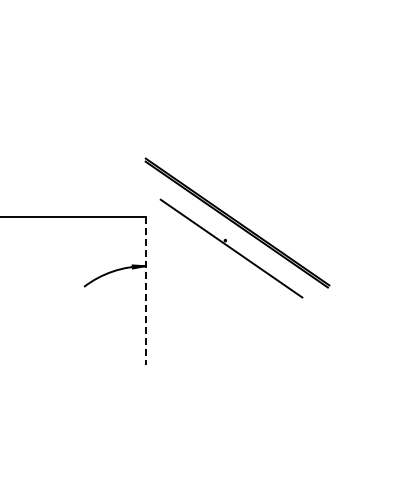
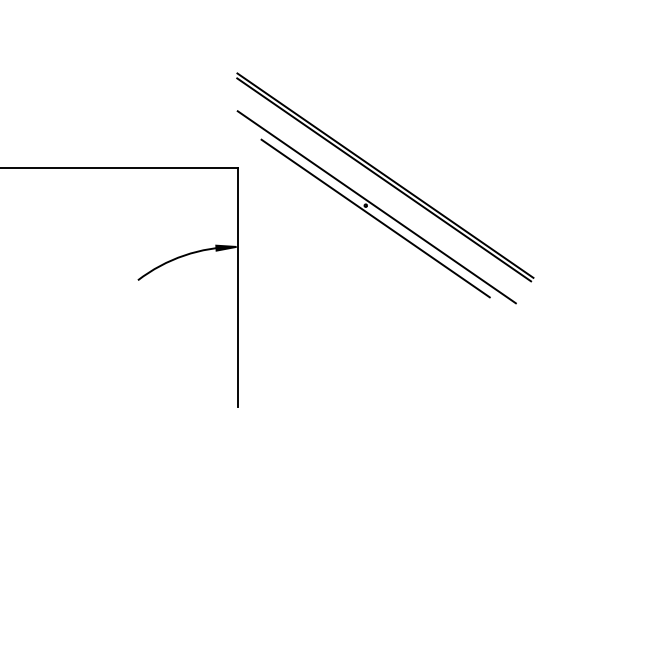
line: (231, 241) -> (375, 207), added
line: (145, 291) -> (236, 287), dashed -> solid

